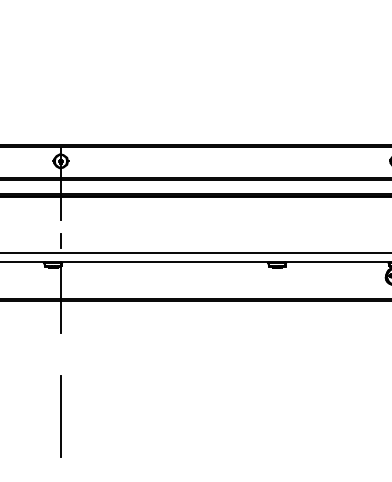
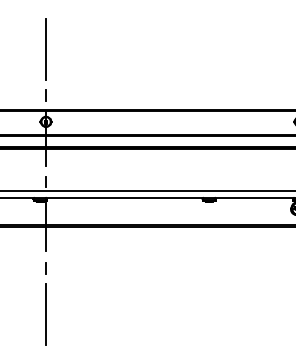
line: (61, 64) -> (46, 48), added
line: (60, 126) -> (45, 95), added
line: (60, 355) -> (45, 268), added

